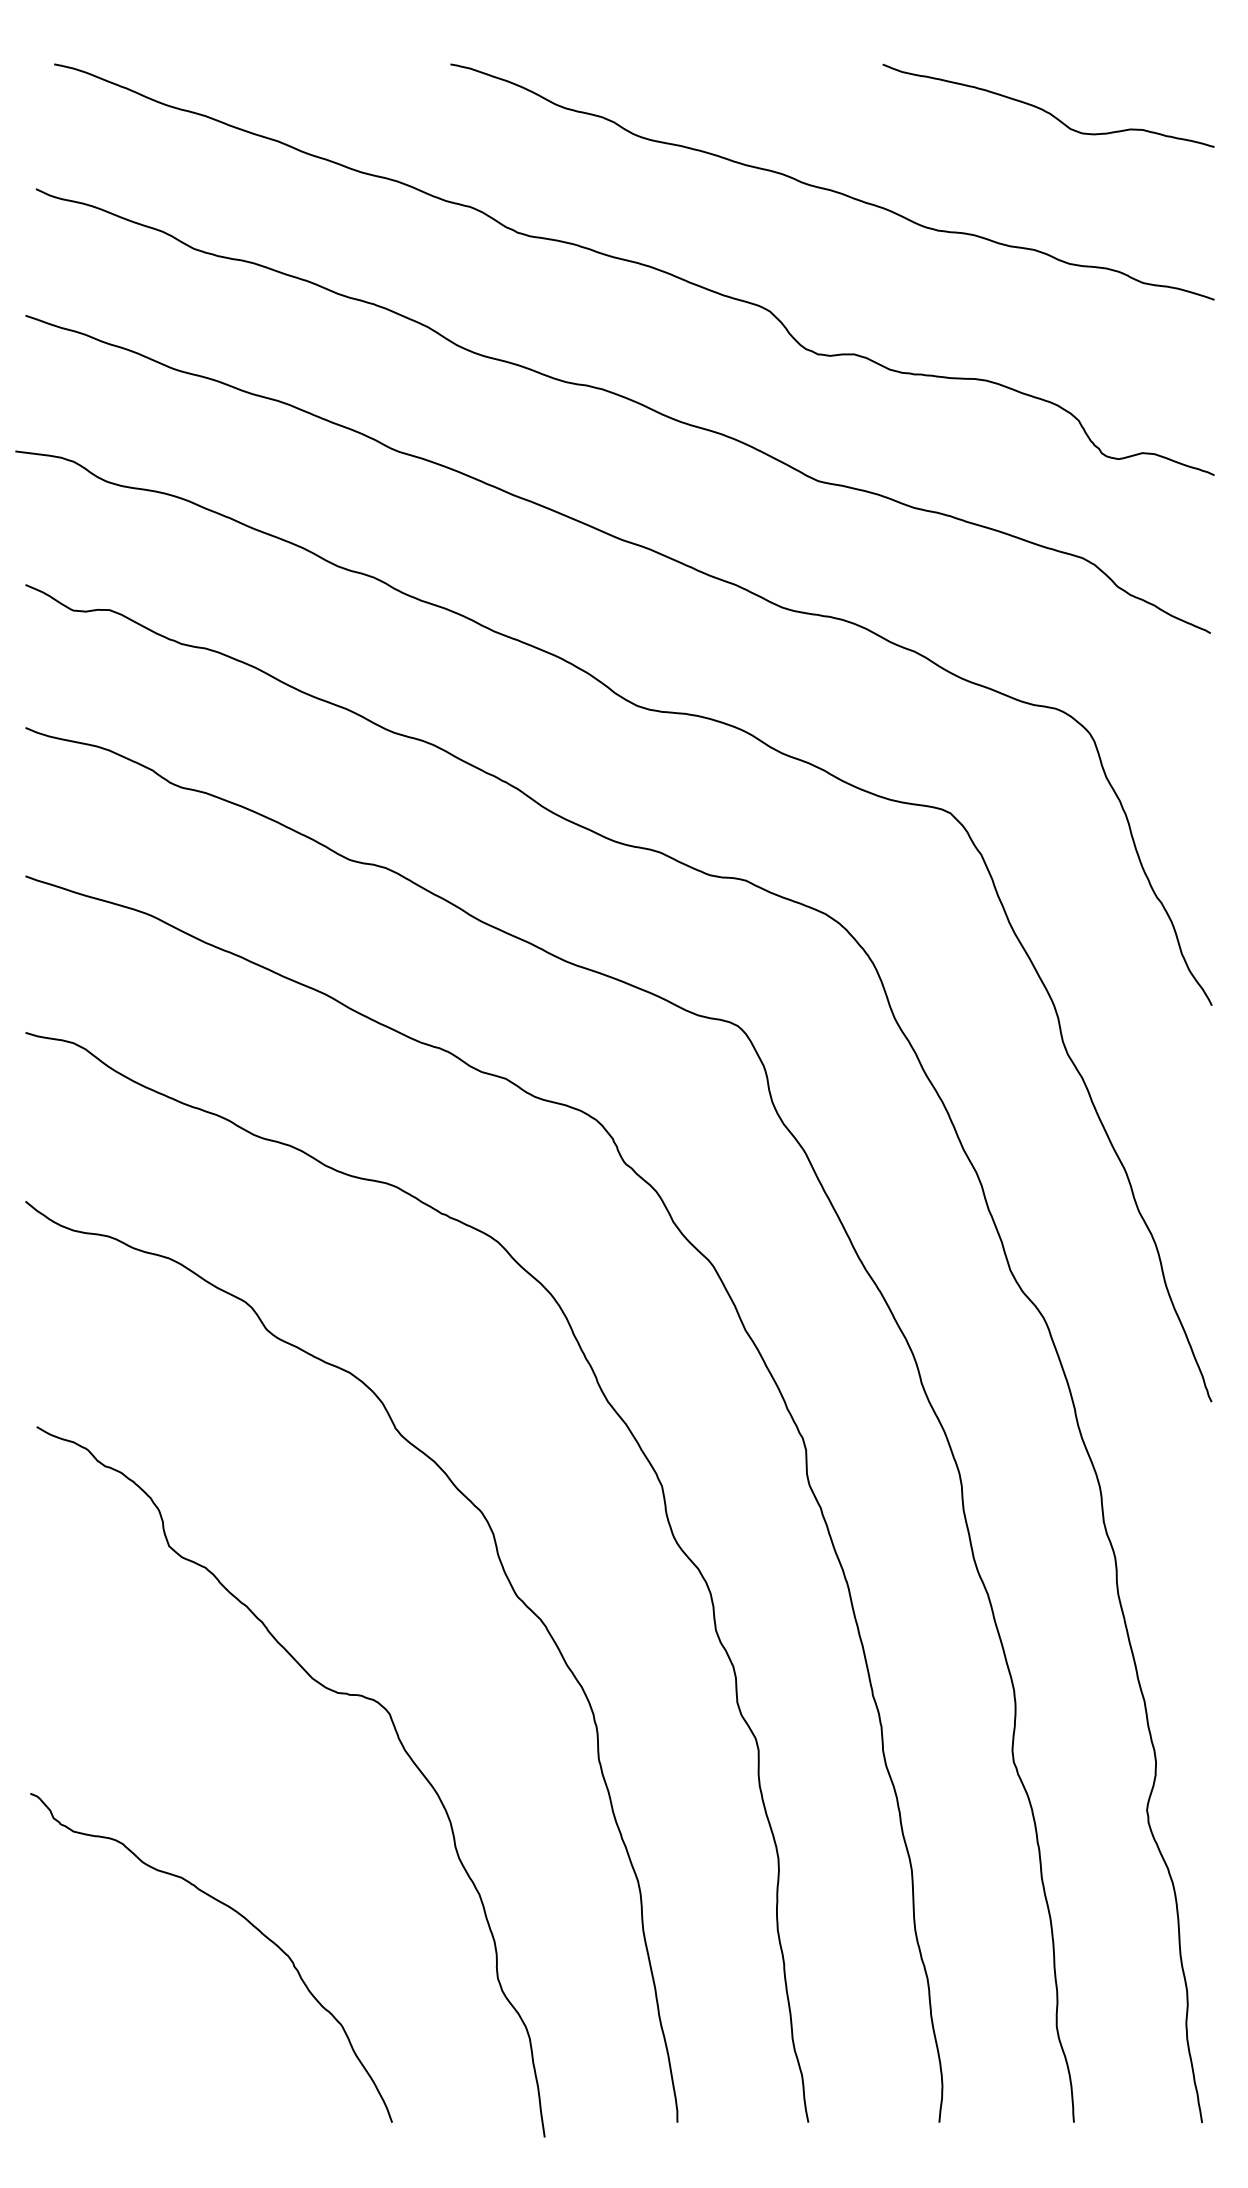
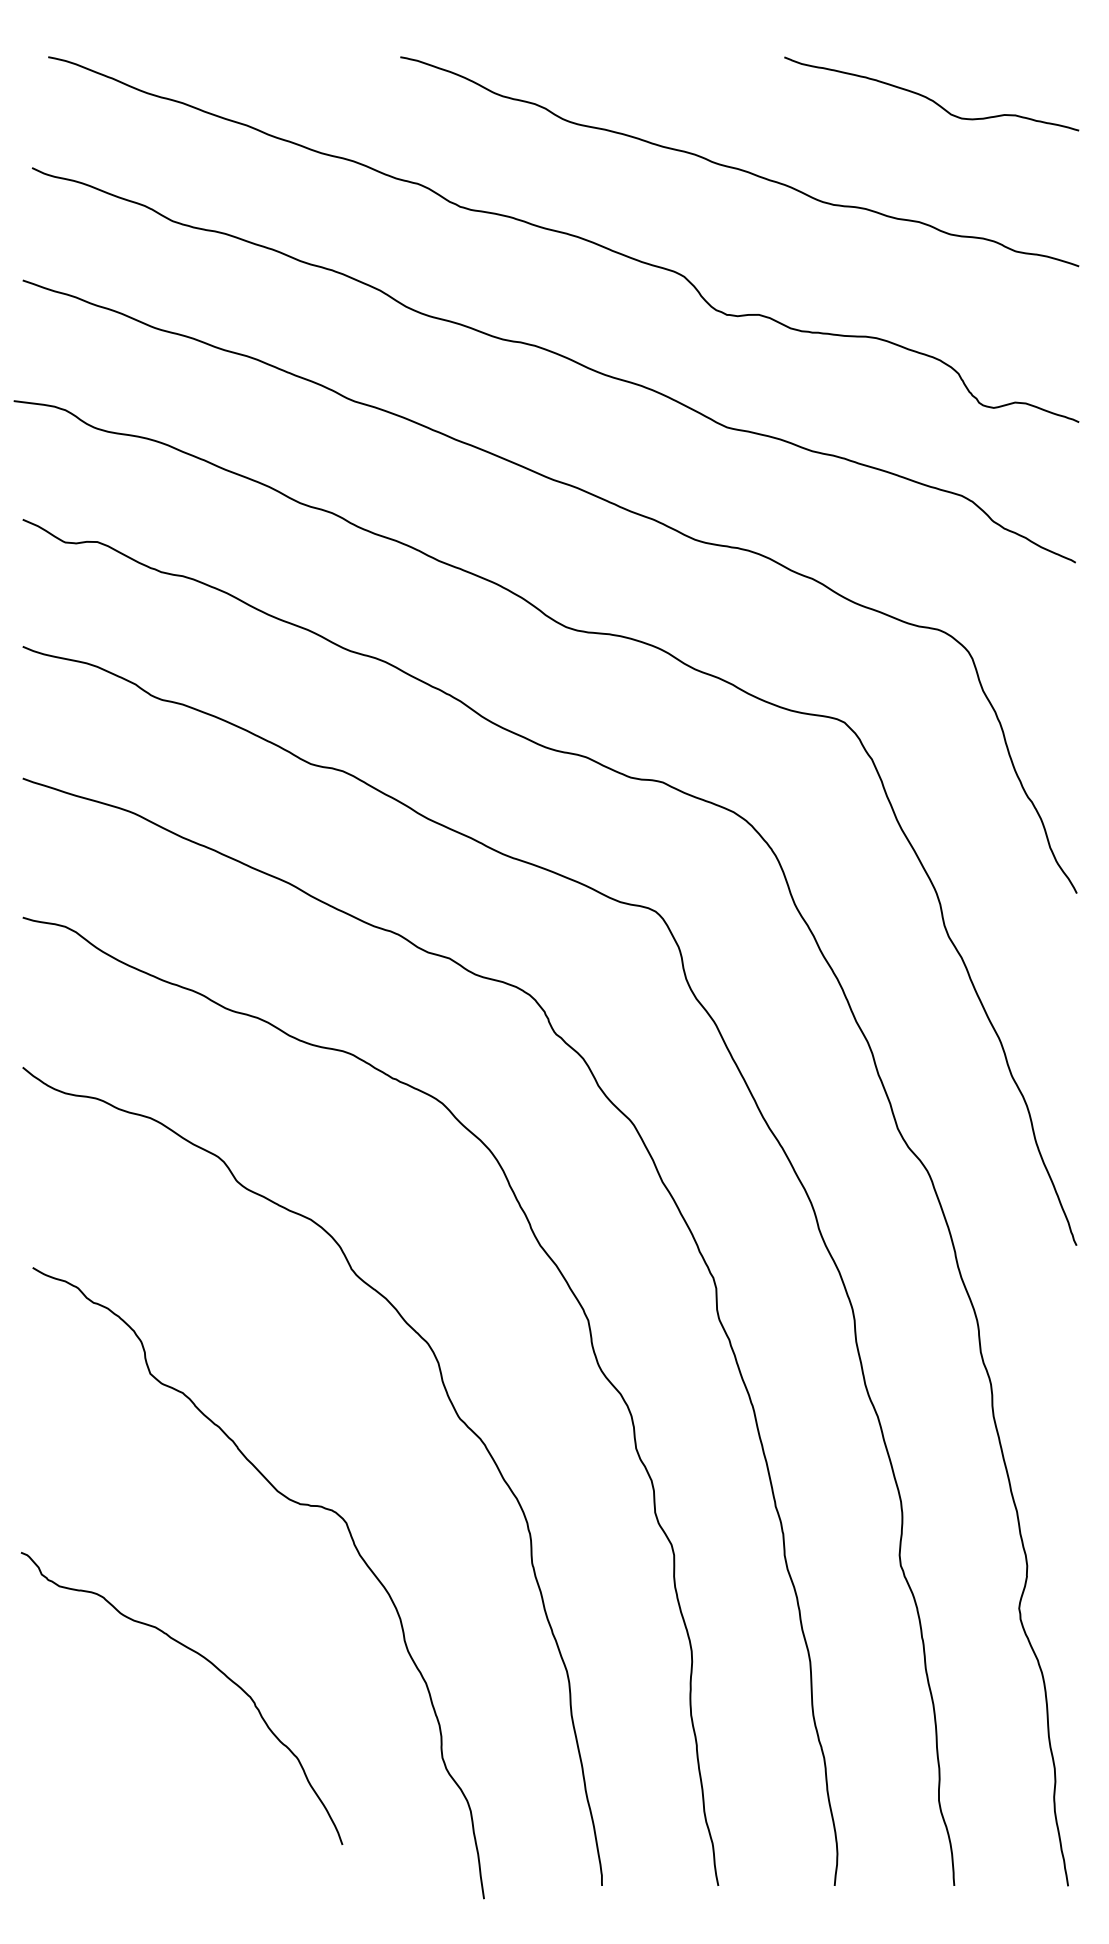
curve: (240, 1916) -> (207, 1661), moved

